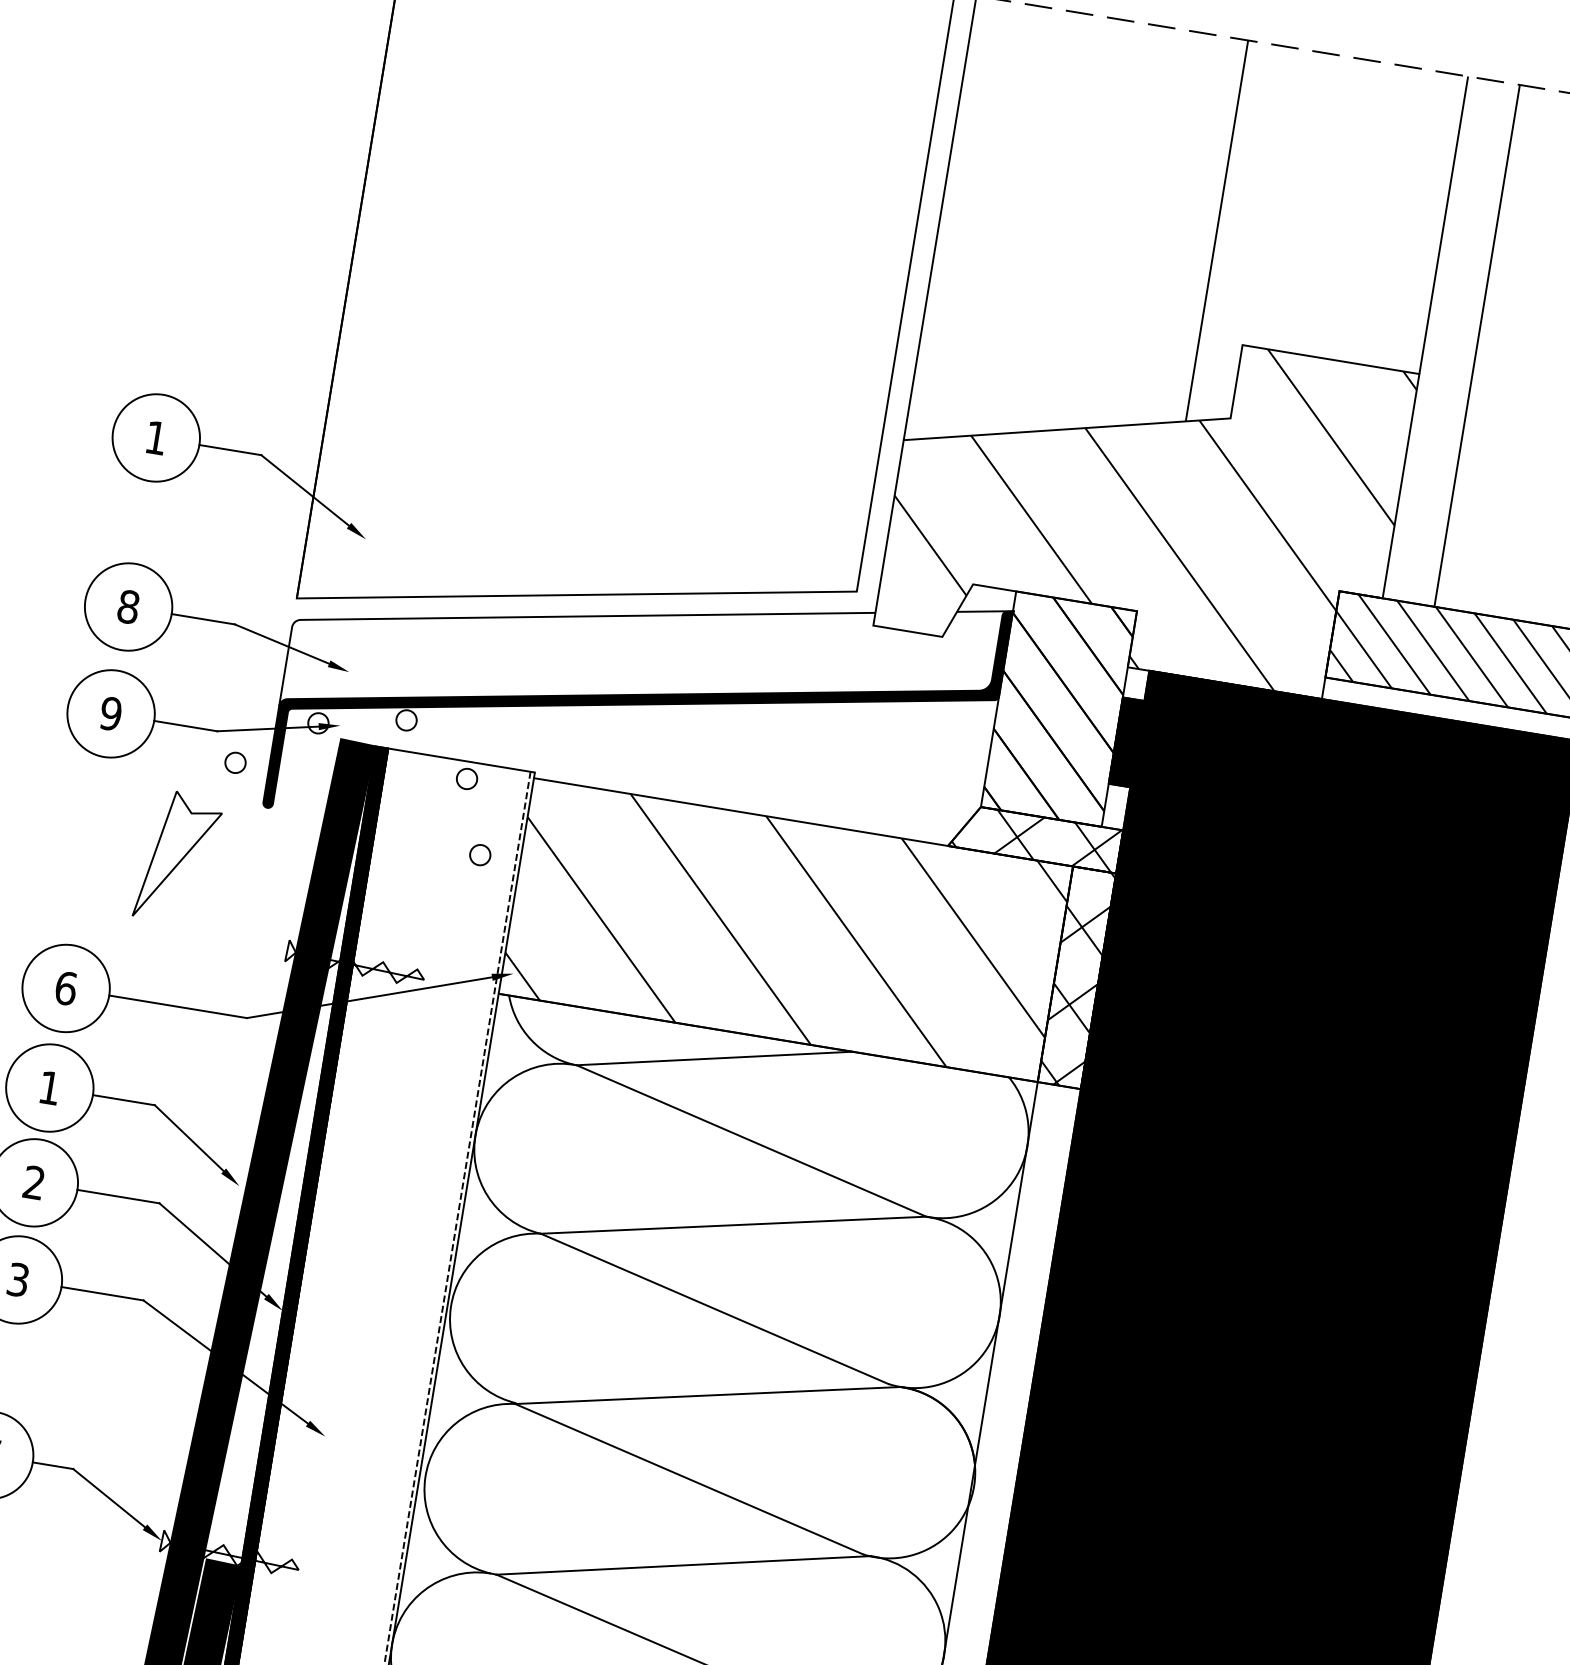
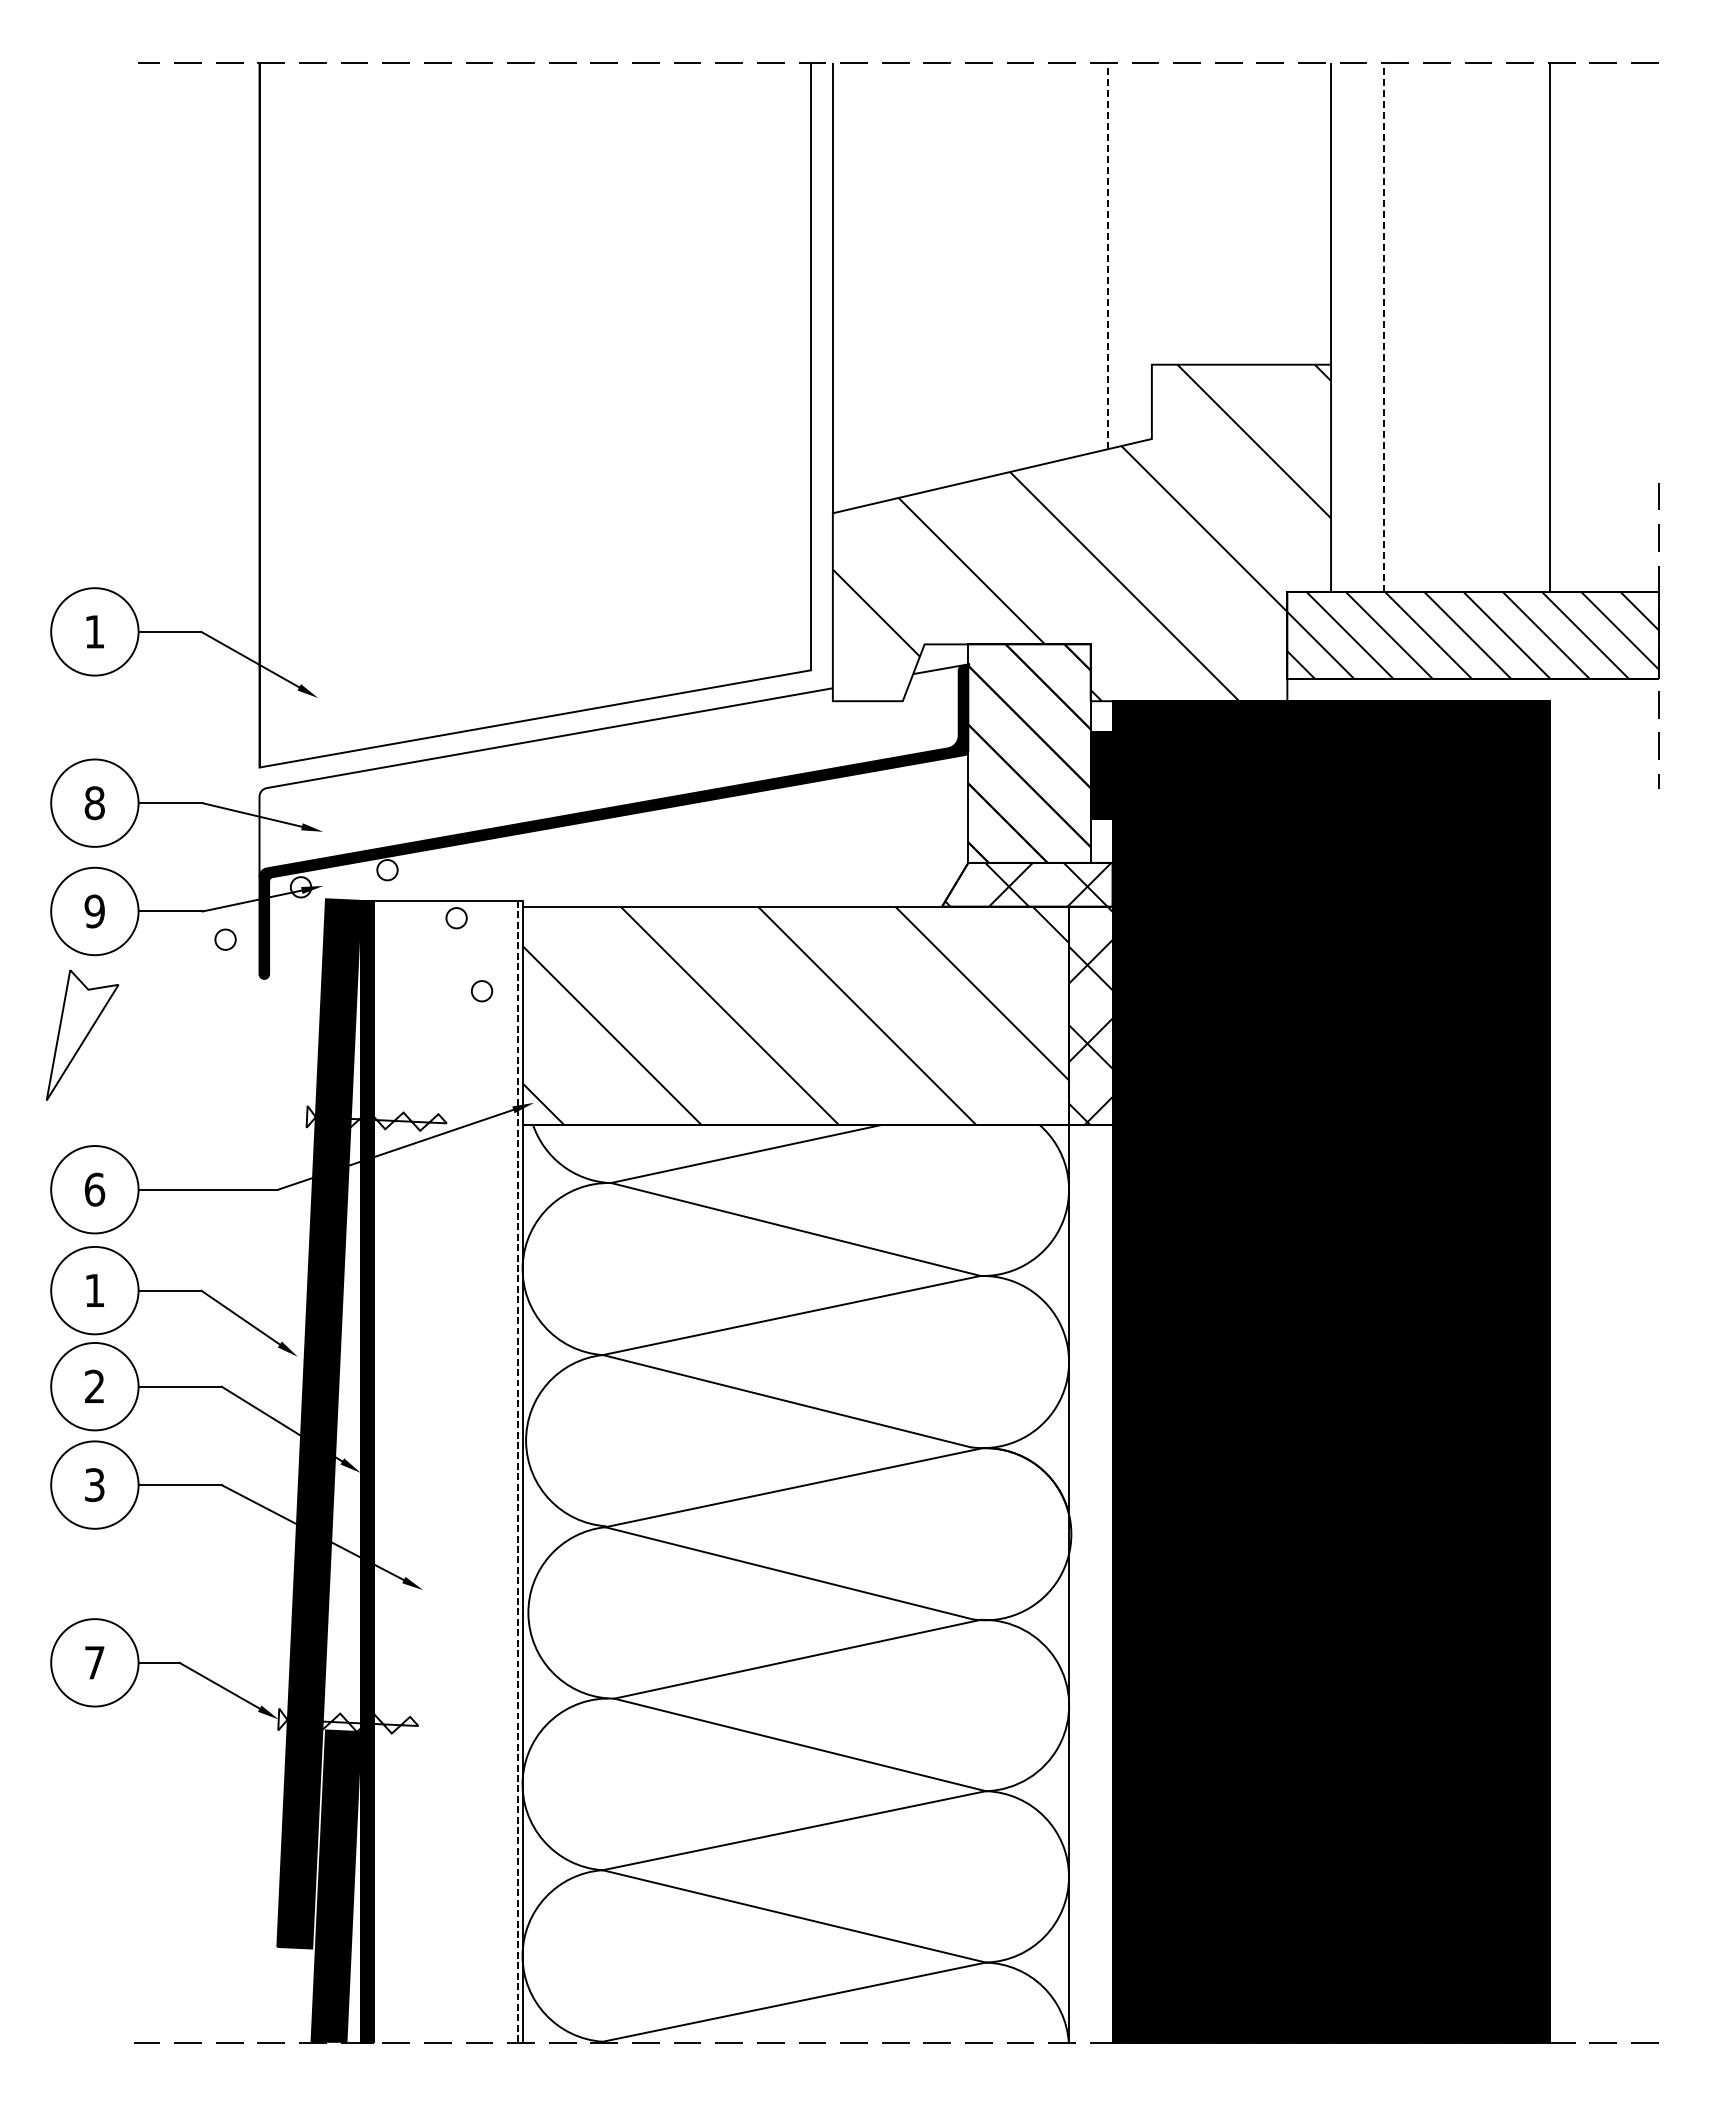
line: (1217, 230) -> (1108, 255), solid -> dashed
line: (1477, 345) -> (1383, 327), solid -> dashed
part: (178, 856) -> (82, 1034), moved

